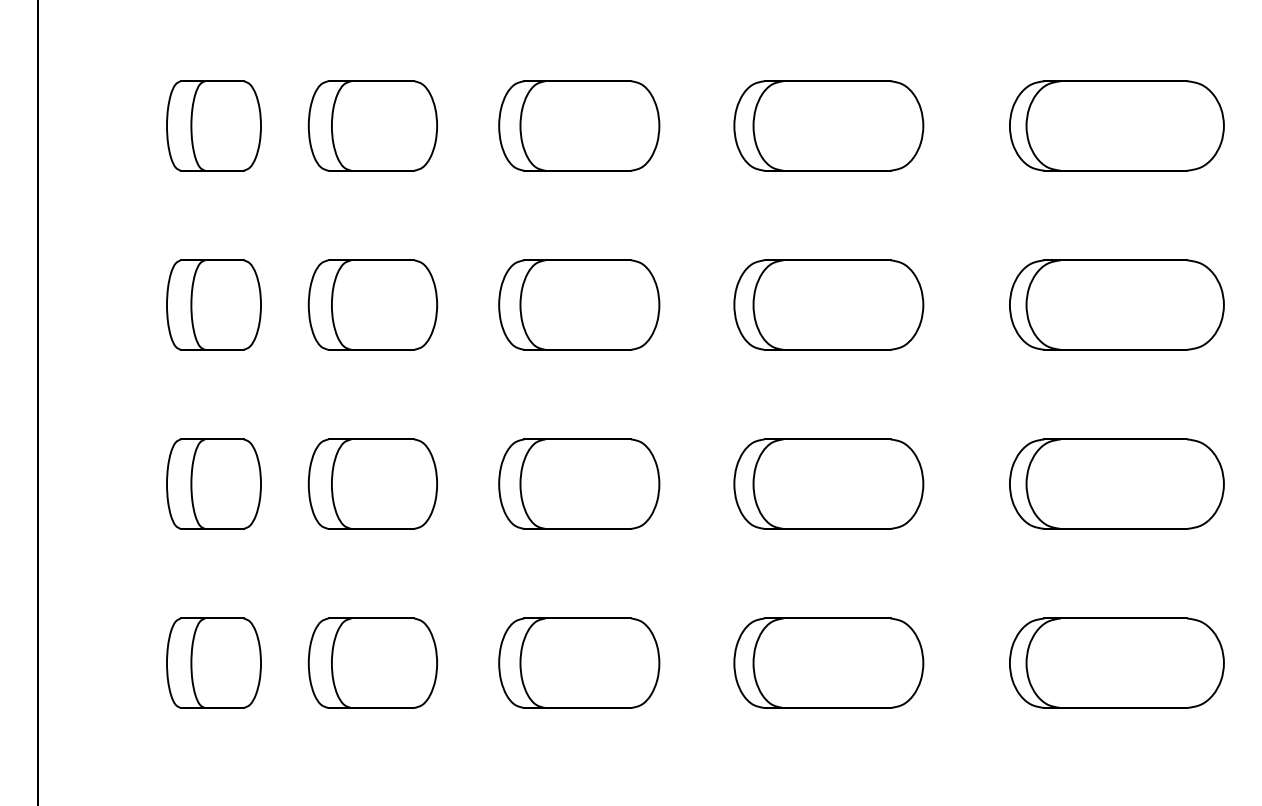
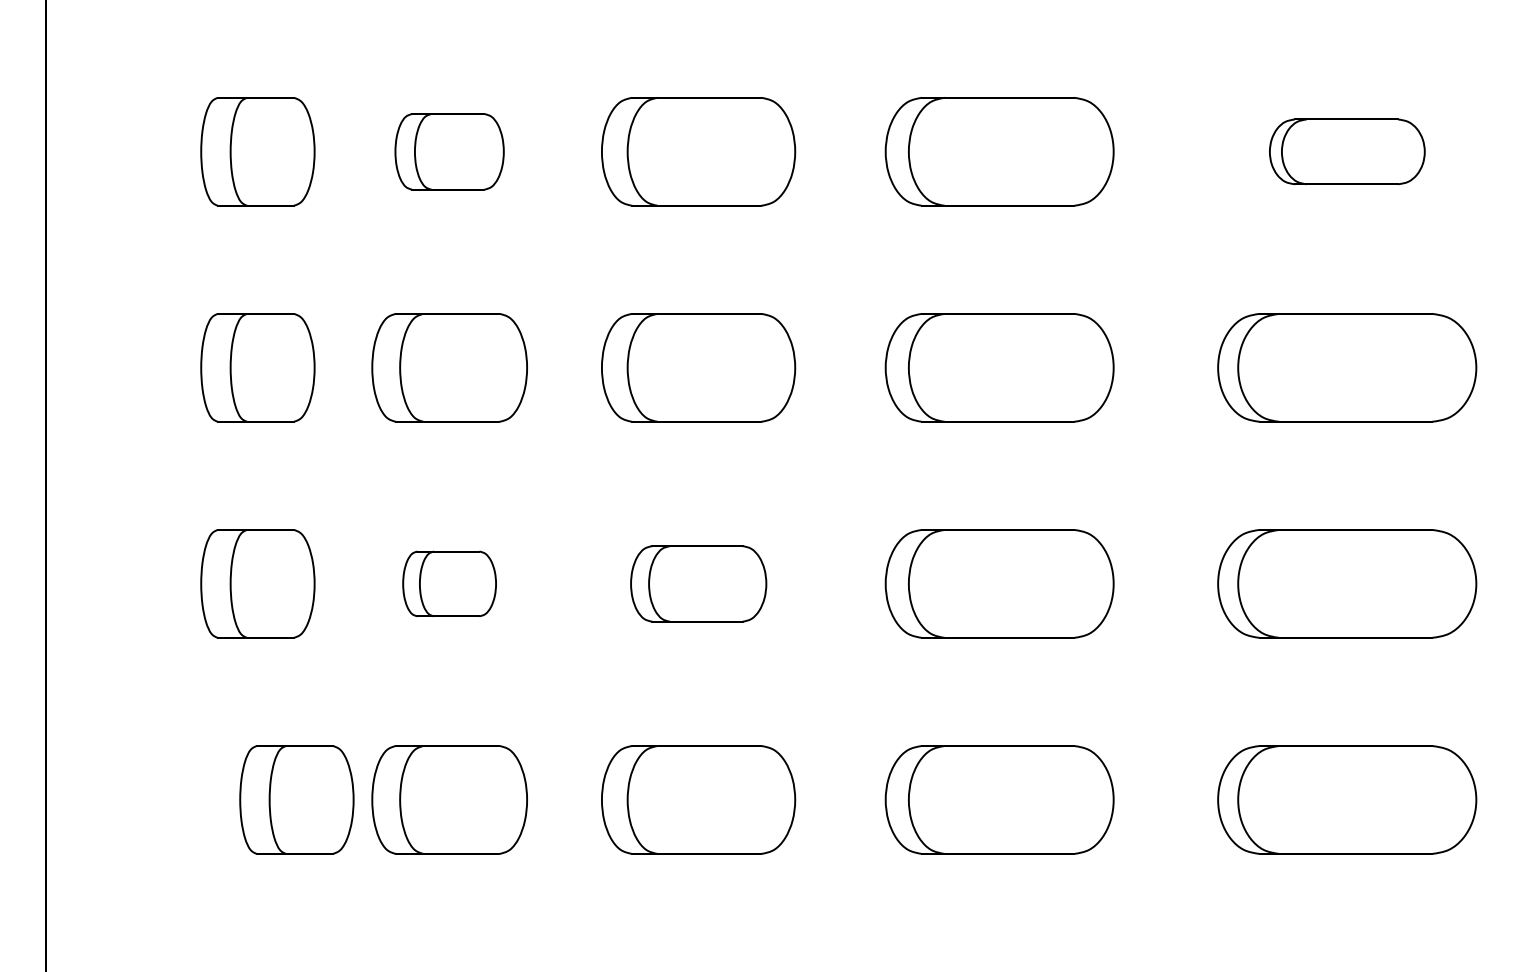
part: (372, 125) -> (449, 151), size x0.7
part: (1117, 125) -> (1347, 151), size x0.6
part: (372, 483) -> (449, 583), size x0.6
part: (579, 483) -> (698, 583), size x0.7
part: (213, 662) -> (296, 799), moved

